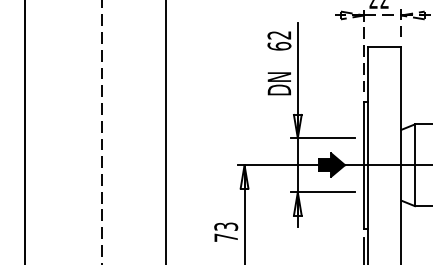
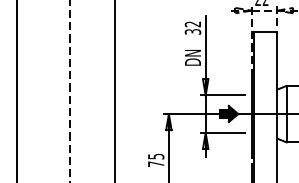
text: (278, 45) -> (192, 31), 62 -> 32
text: (225, 226) -> (155, 156), 73 -> 75

